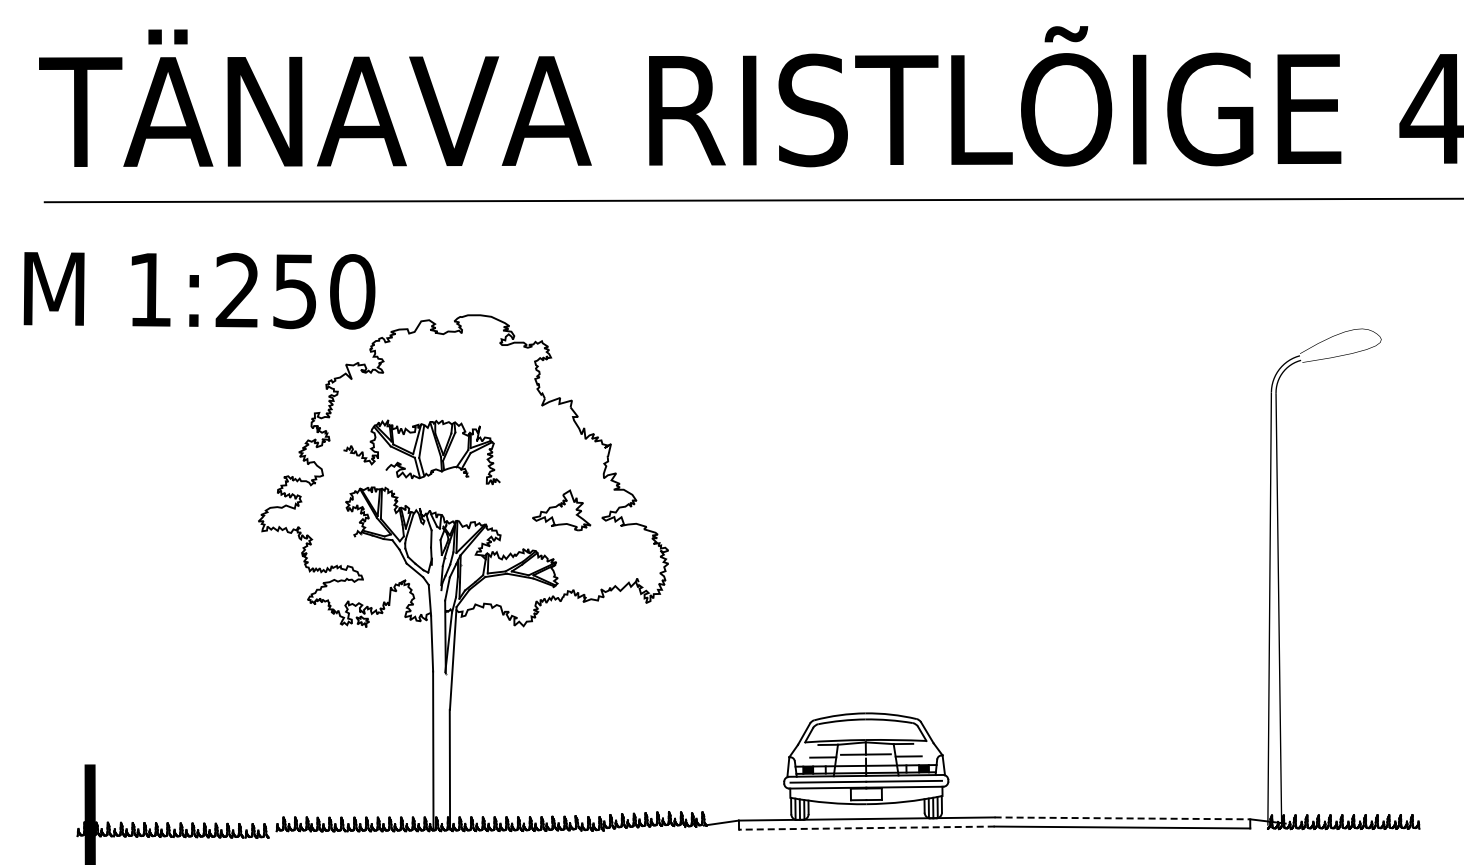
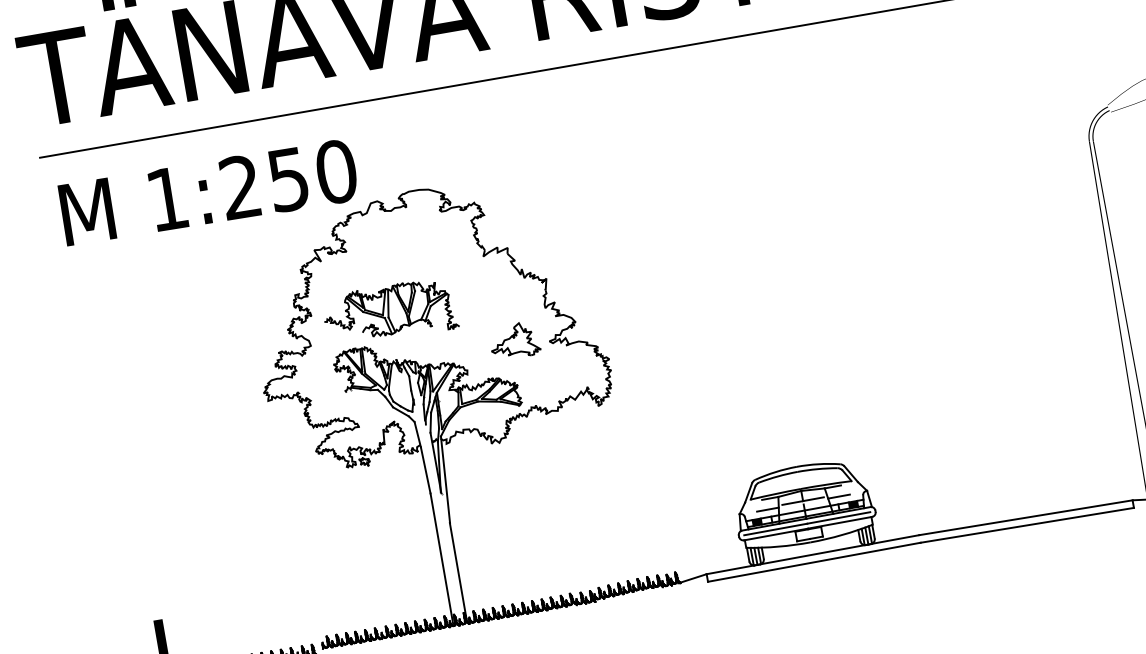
text: (199, 290) -> (208, 192), moved
line: (1122, 818) -> (1026, 517), dashed -> solid
line: (866, 828) -> (814, 562), dashed -> solid

